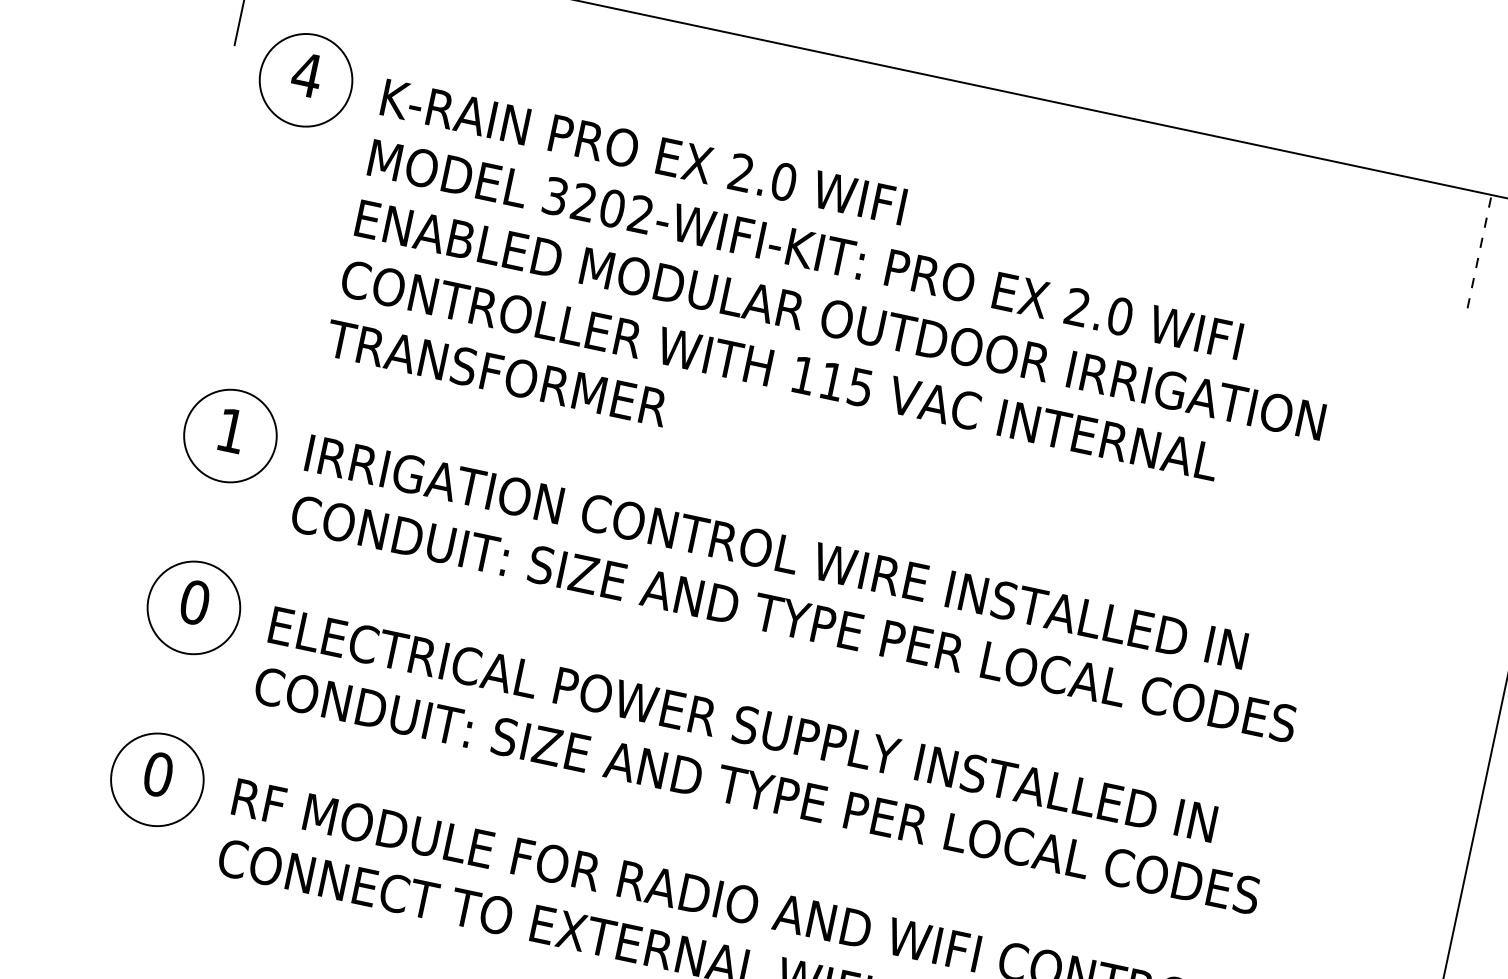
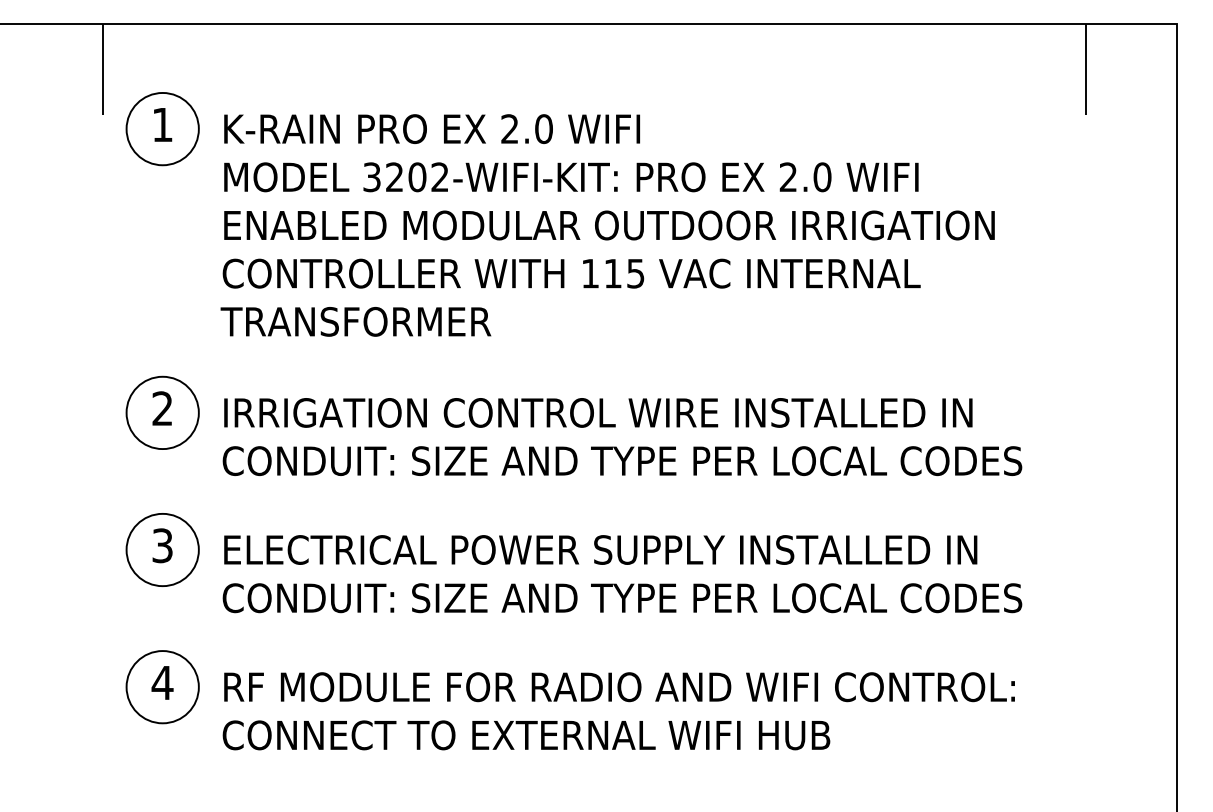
text: (307, 74) -> (162, 124), 4 -> 1
line: (1479, 251) -> (1086, 69), dashed -> solid
text: (231, 430) -> (162, 408), 1 -> 2
text: (194, 602) -> (162, 545), 0 -> 3
text: (158, 773) -> (162, 682), 0 -> 4

